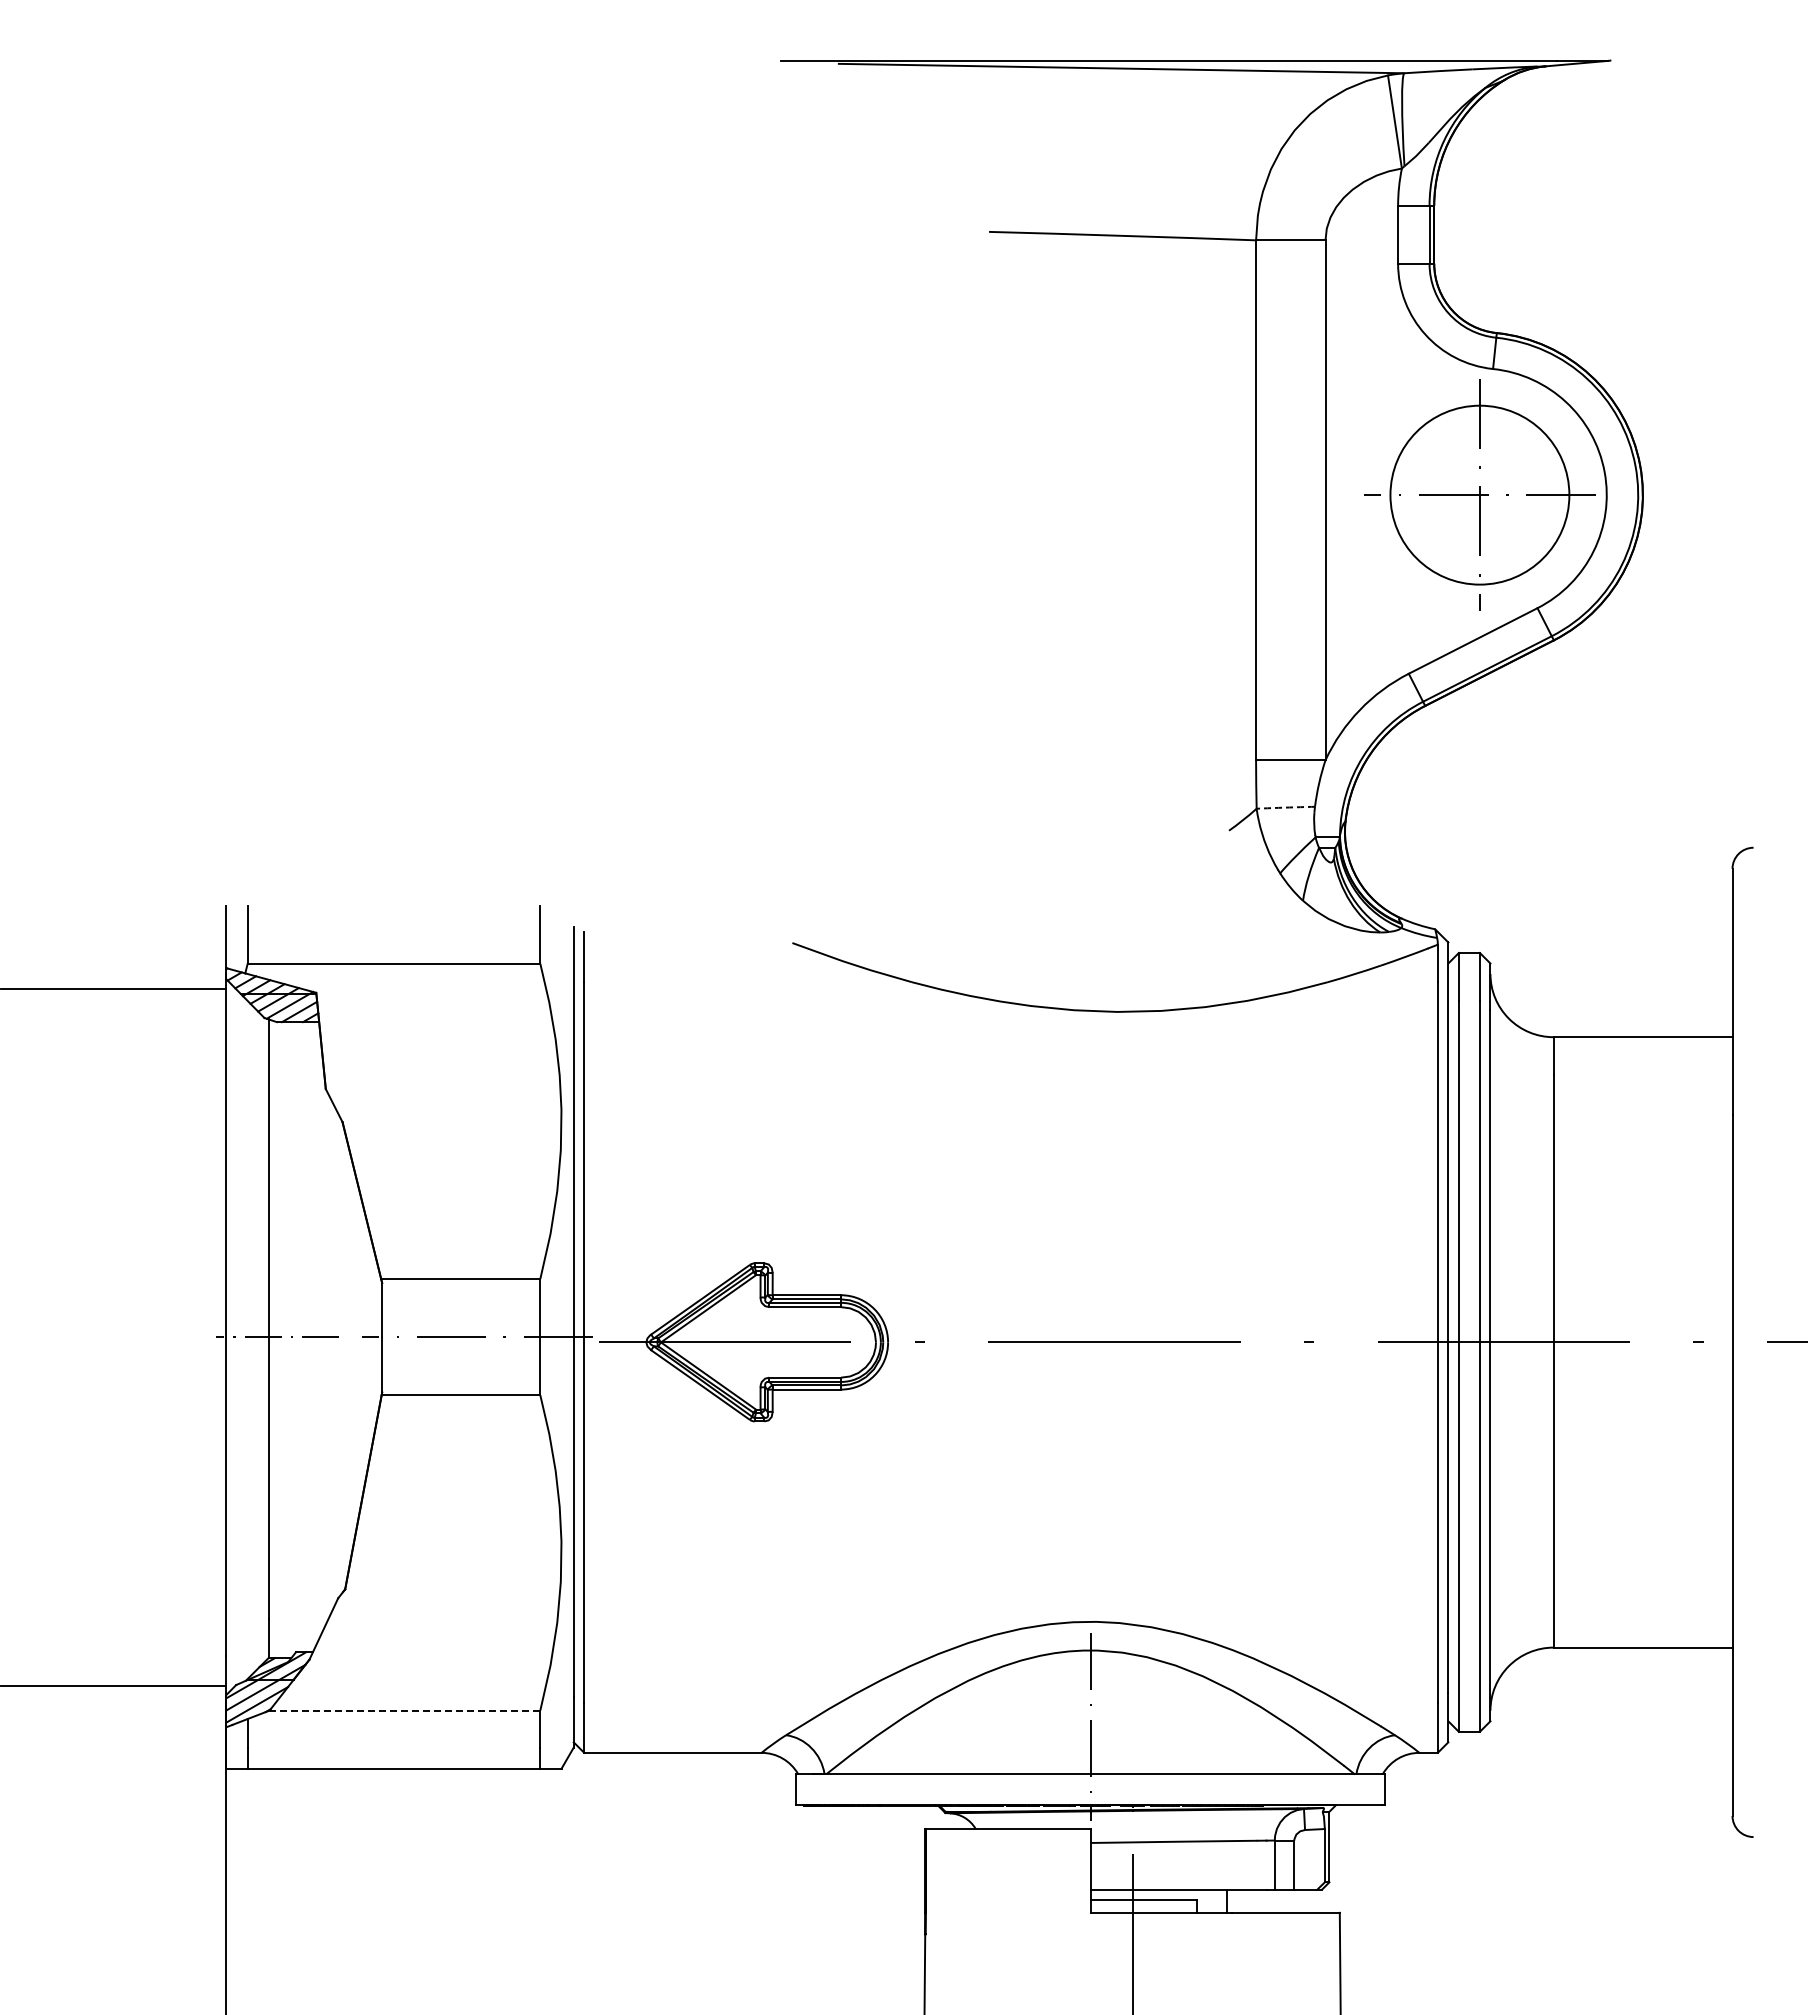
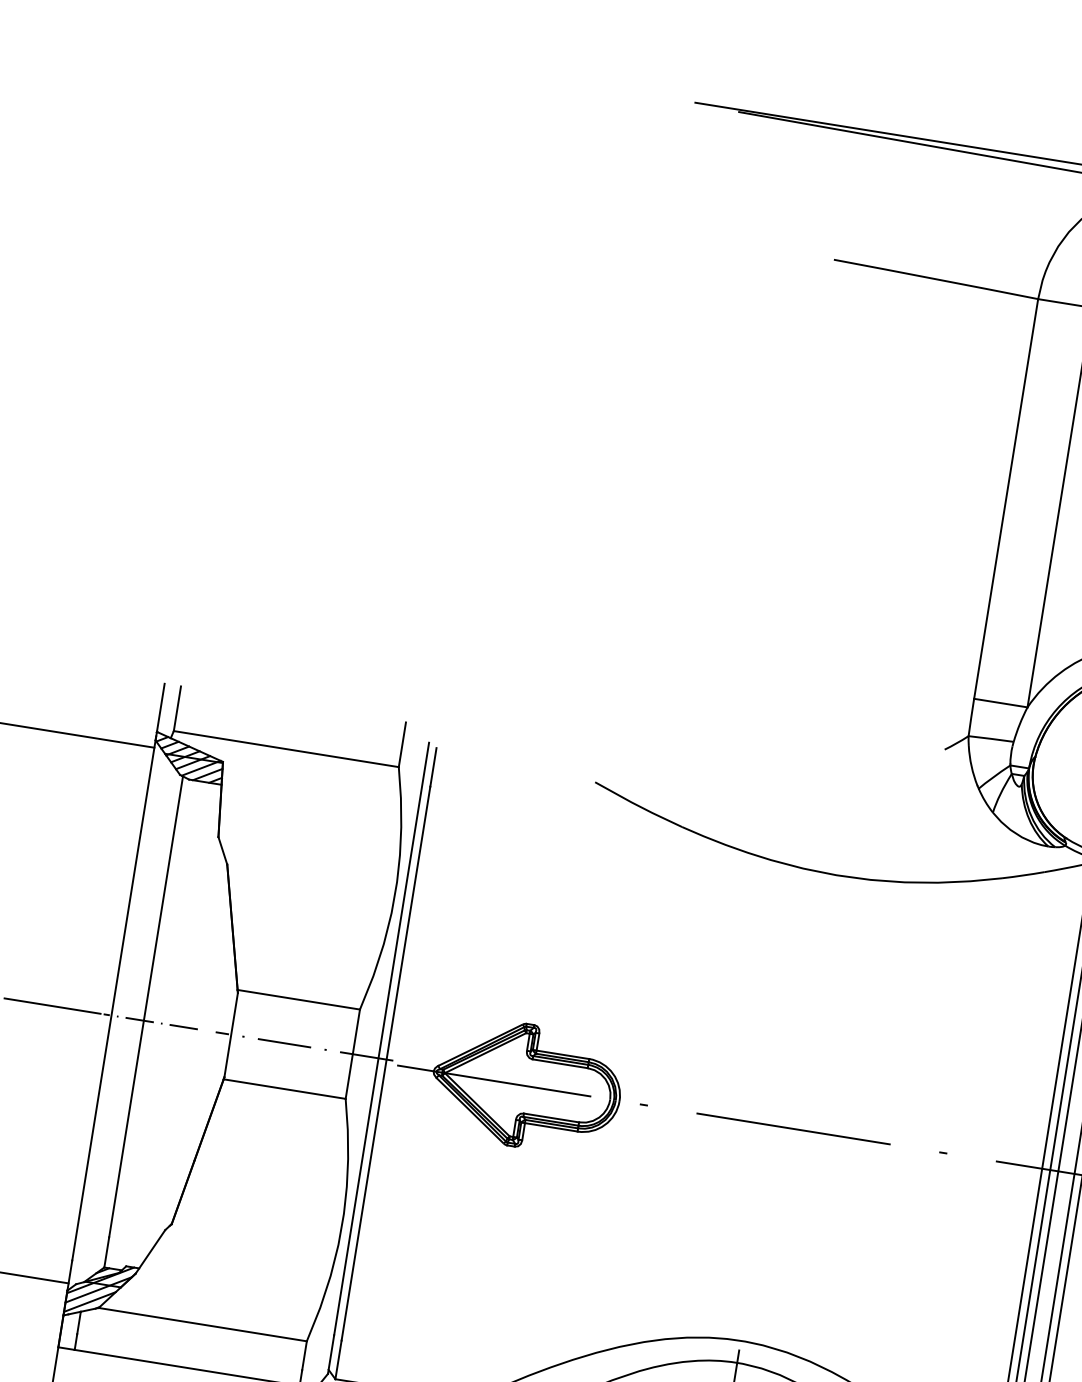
arc: (1285, 807) -> (990, 738), dashed -> solid
line: (149, 1337) -> (52, 1006), added
line: (404, 1710) -> (202, 1324), dashed -> solid

